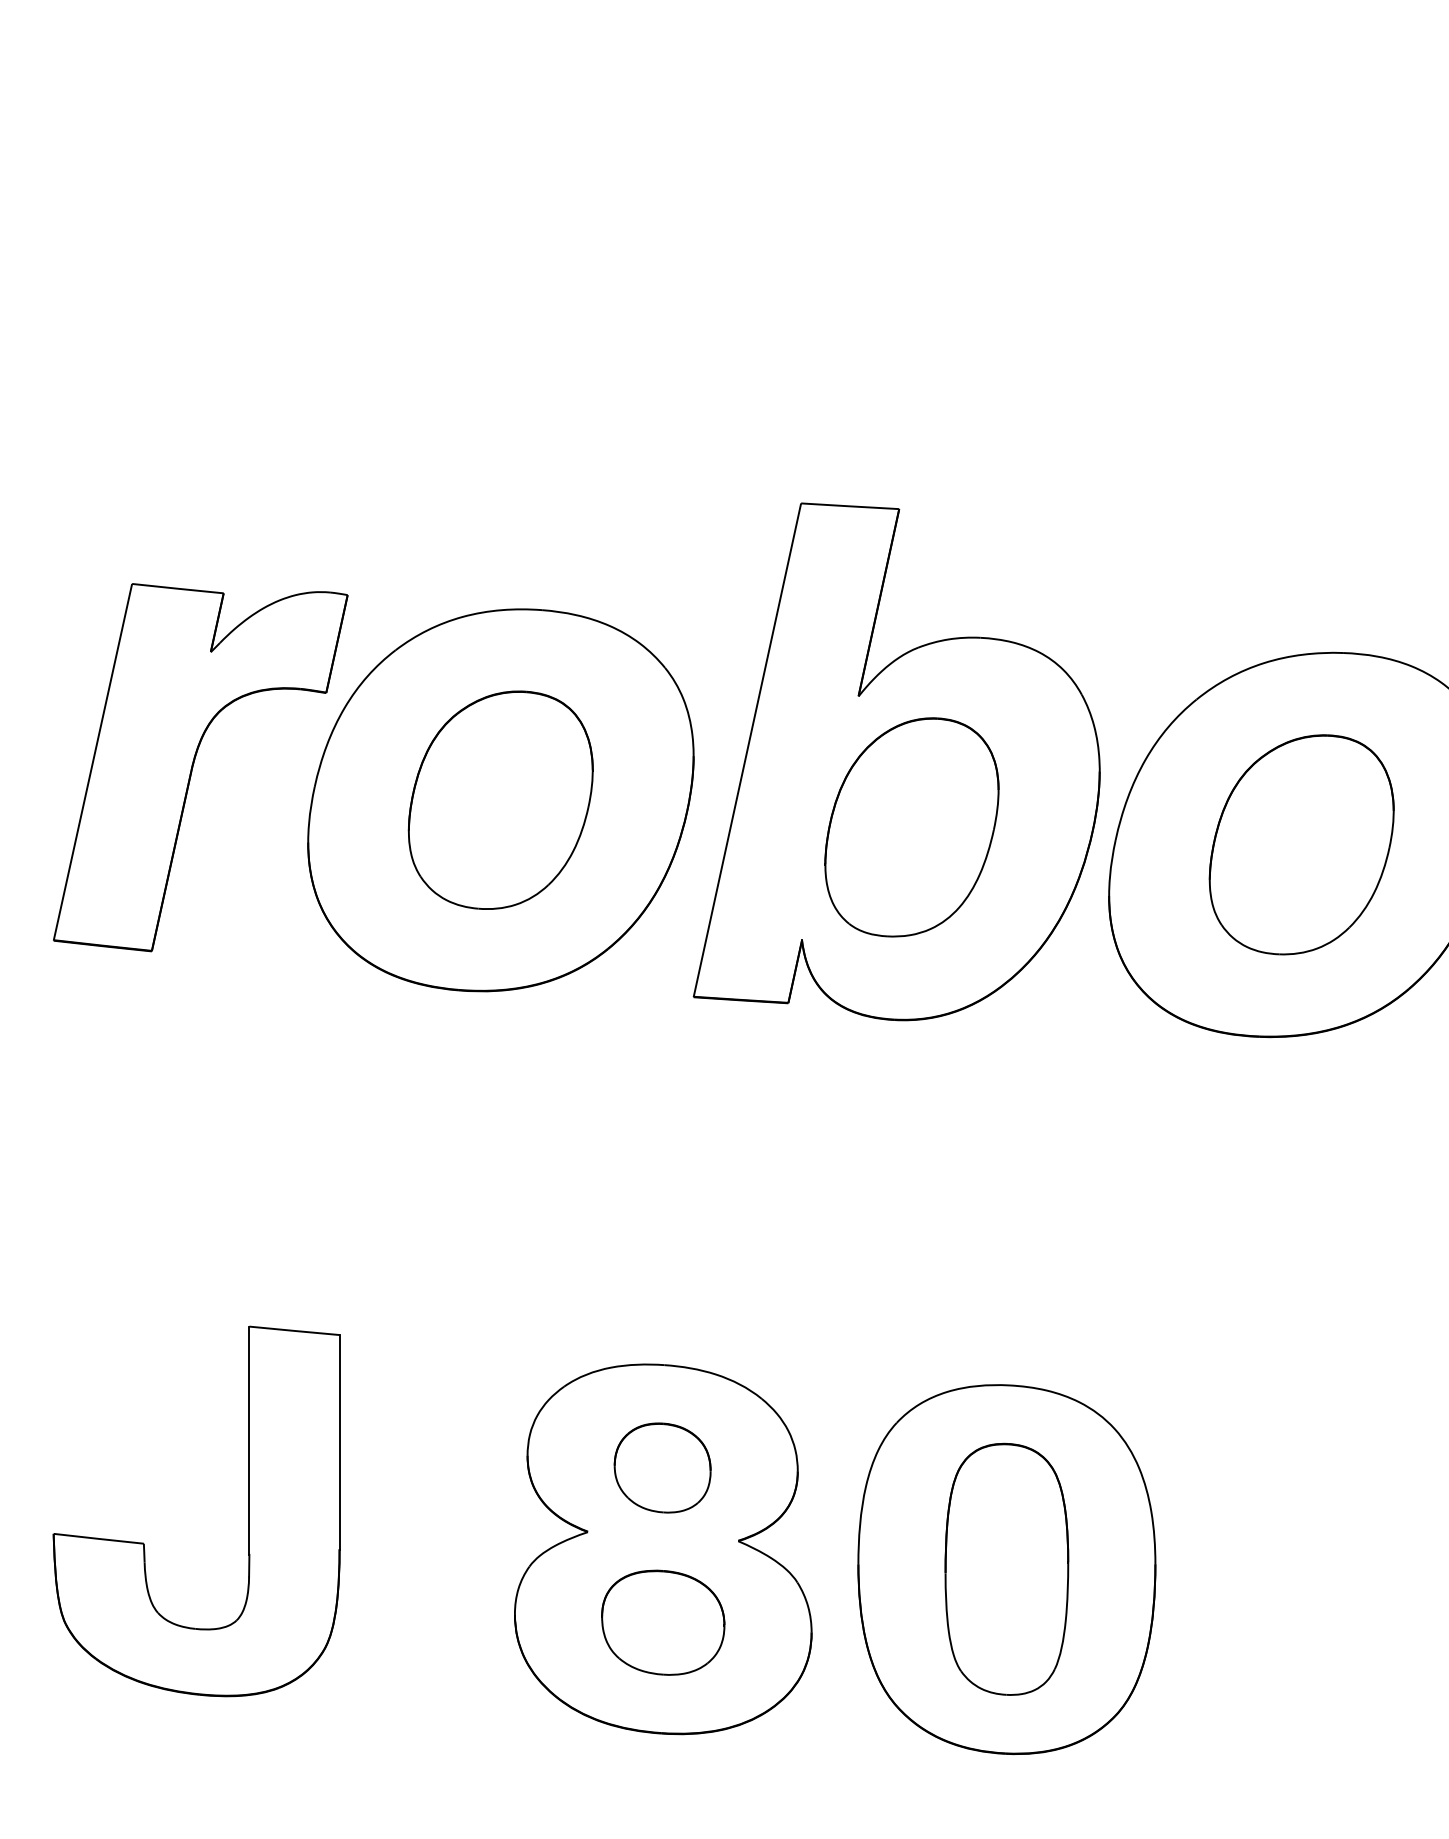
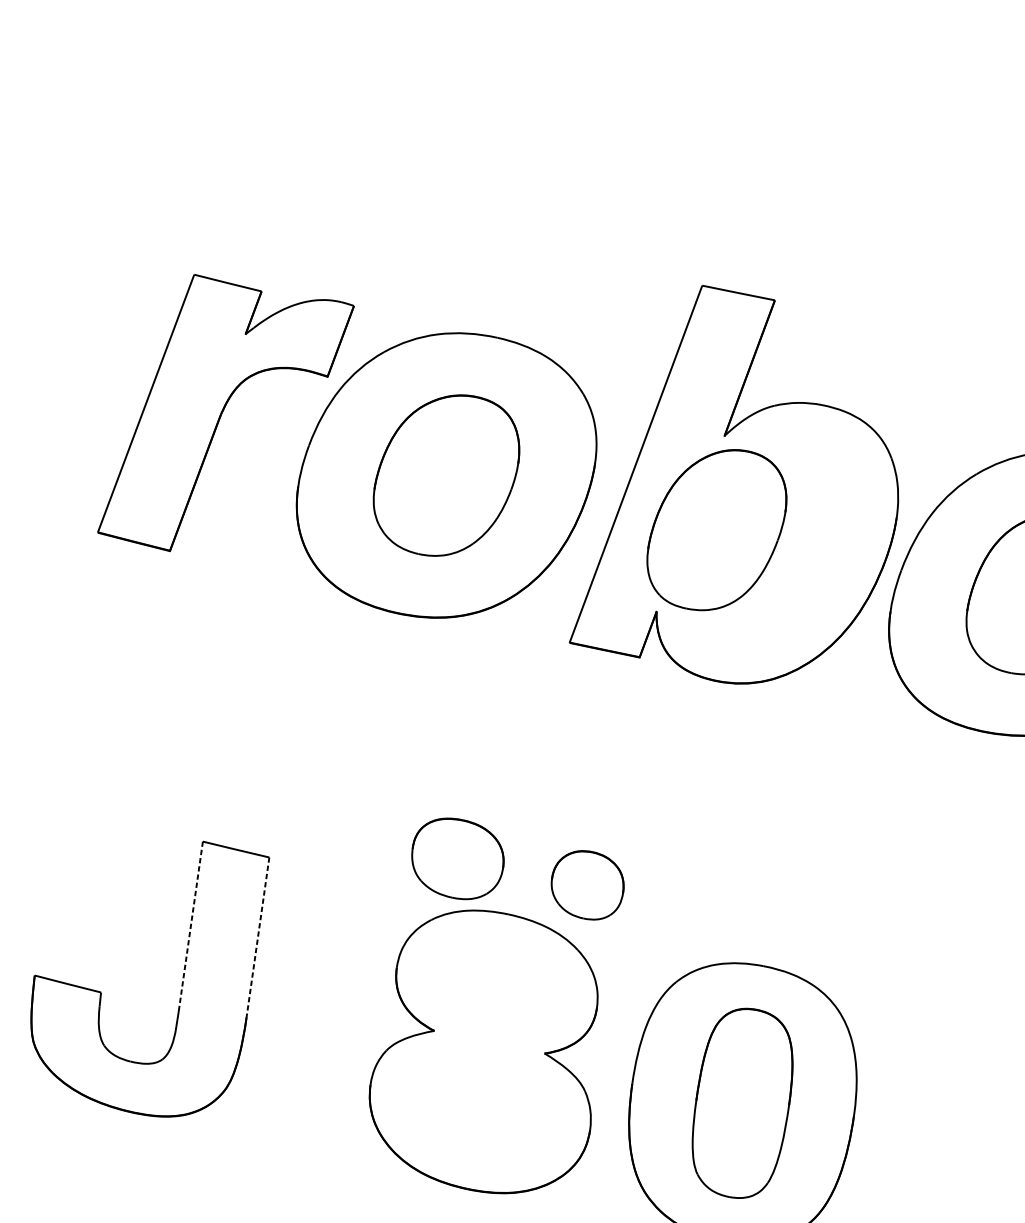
part: (911, 827) -> (716, 529), moved
line: (249, 1441) -> (190, 927), solid -> dashed
line: (339, 1442) -> (257, 937), solid -> dashed
part: (662, 1467) -> (587, 884), moved
part: (663, 1622) -> (458, 858), moved

